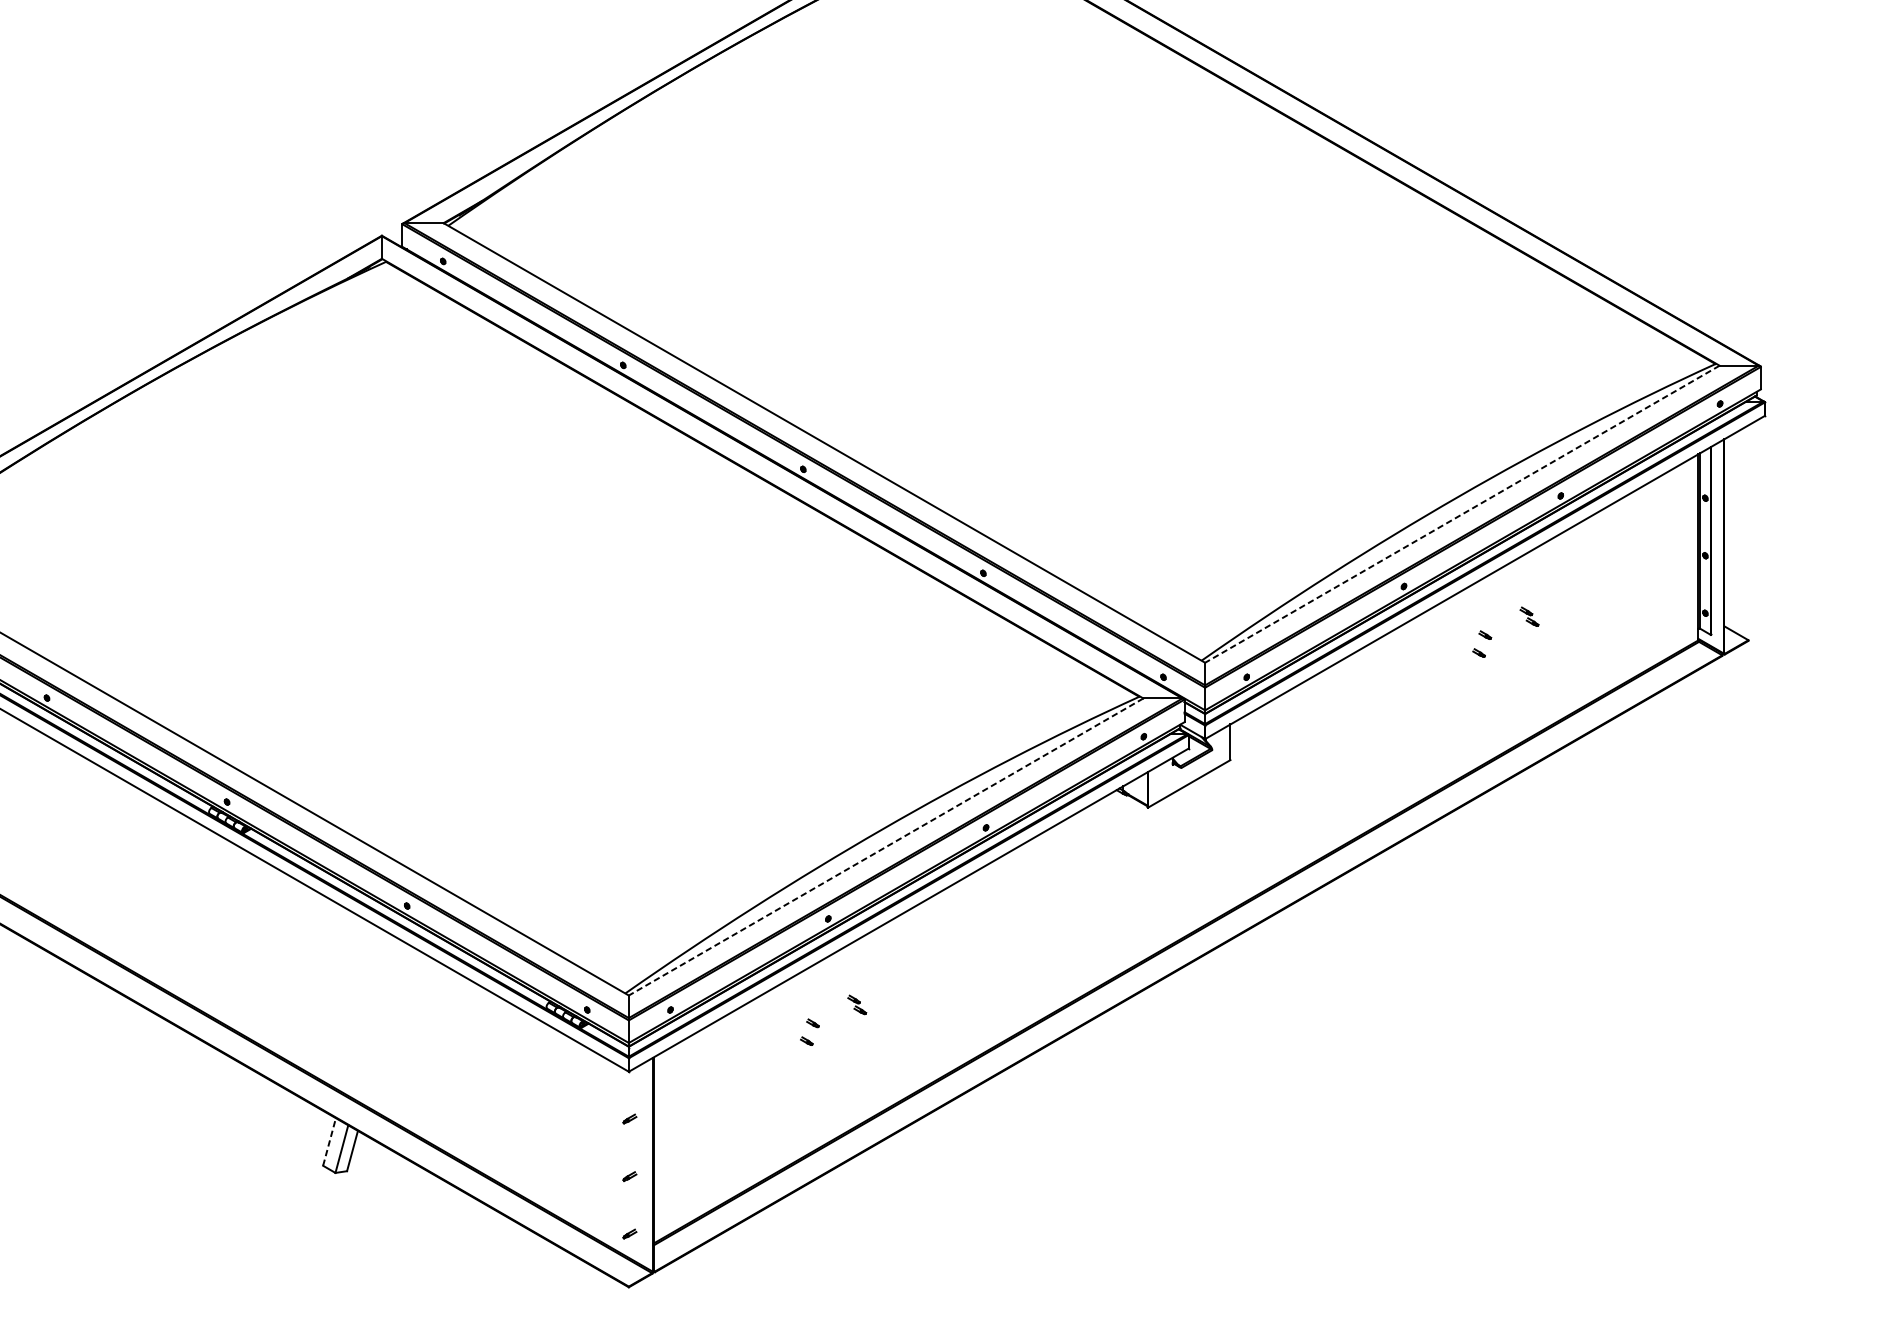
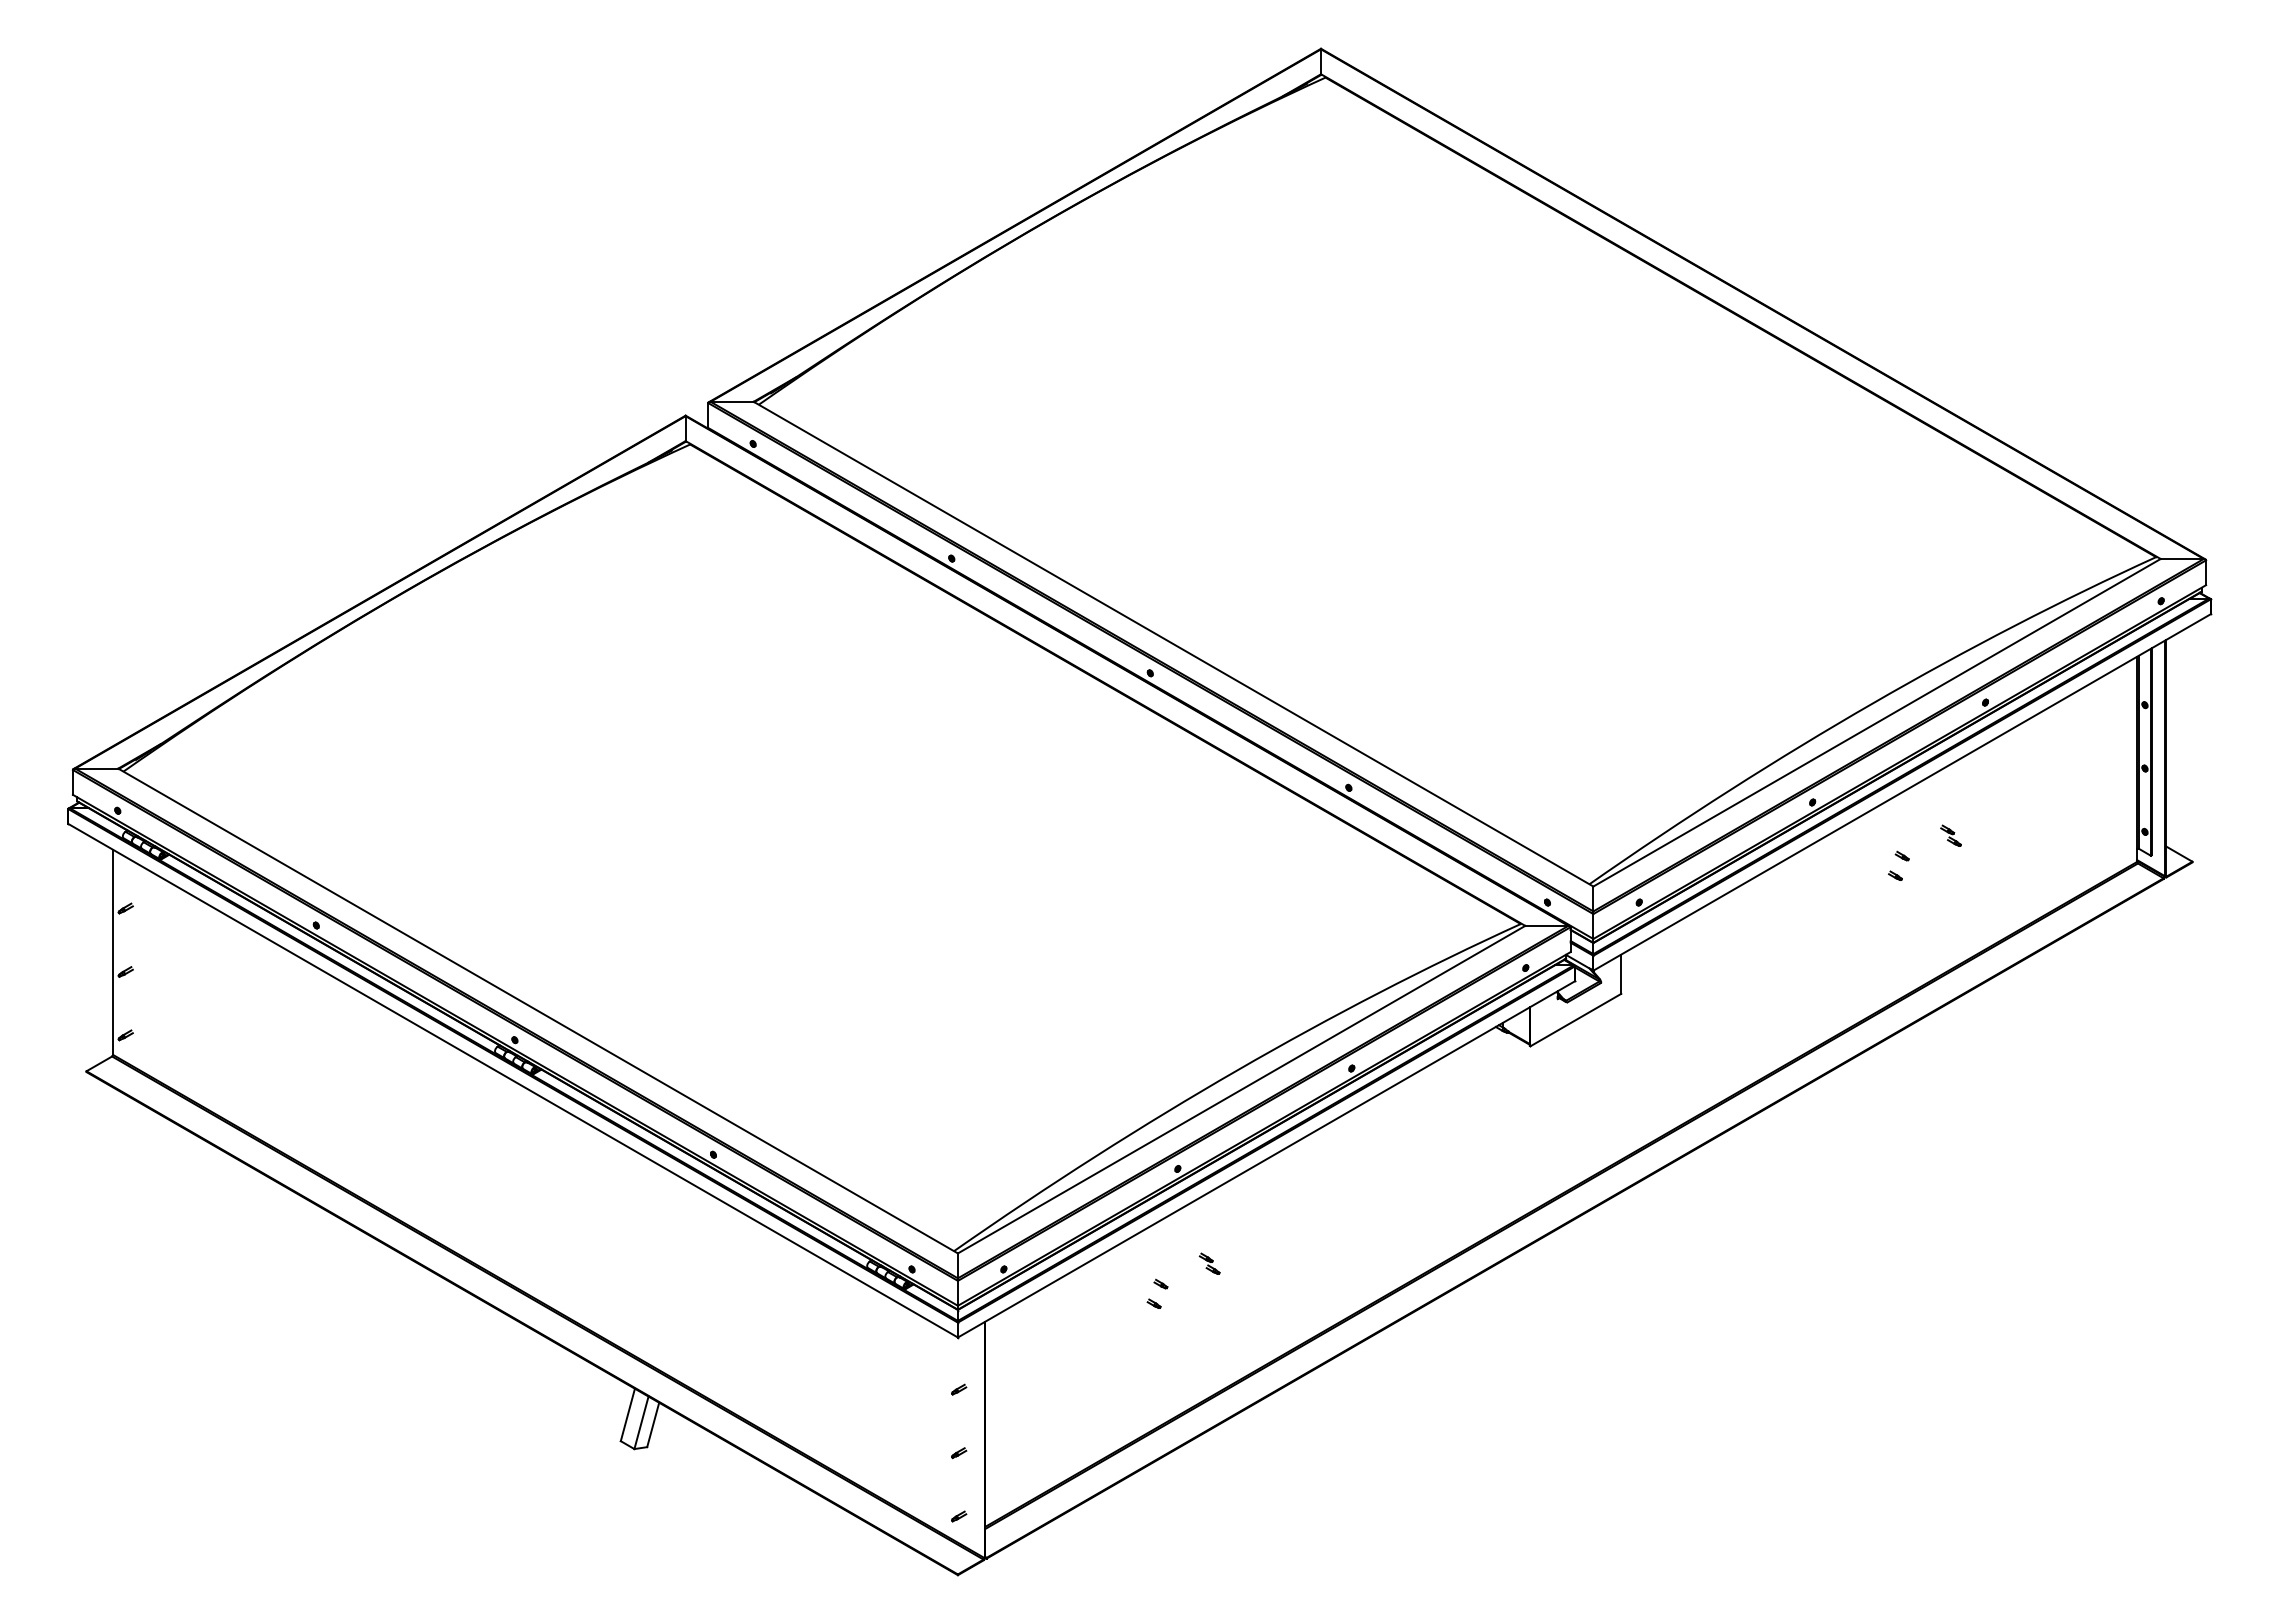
line: (1462, 514) -> (1877, 722), dashed -> solid
line: (886, 846) -> (1241, 1089), dashed -> solid
line: (330, 1141) -> (628, 1414), dashed -> solid

